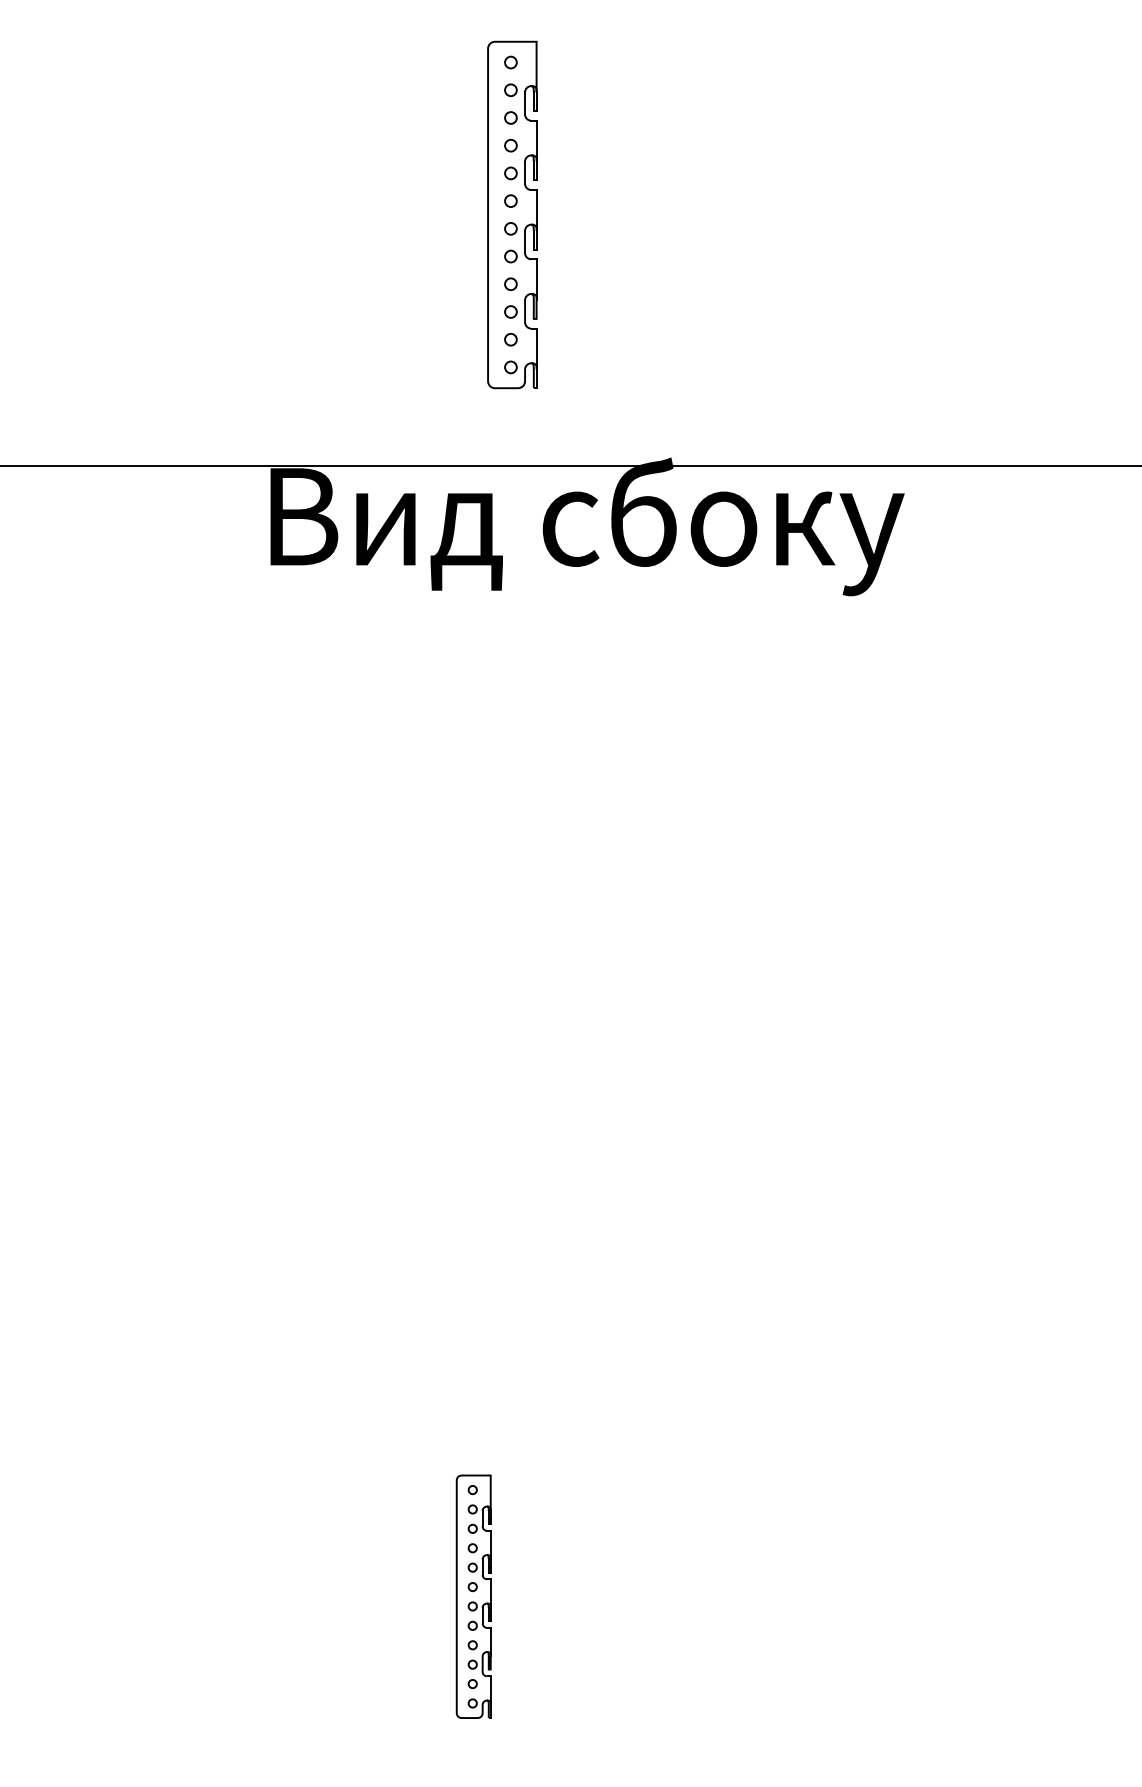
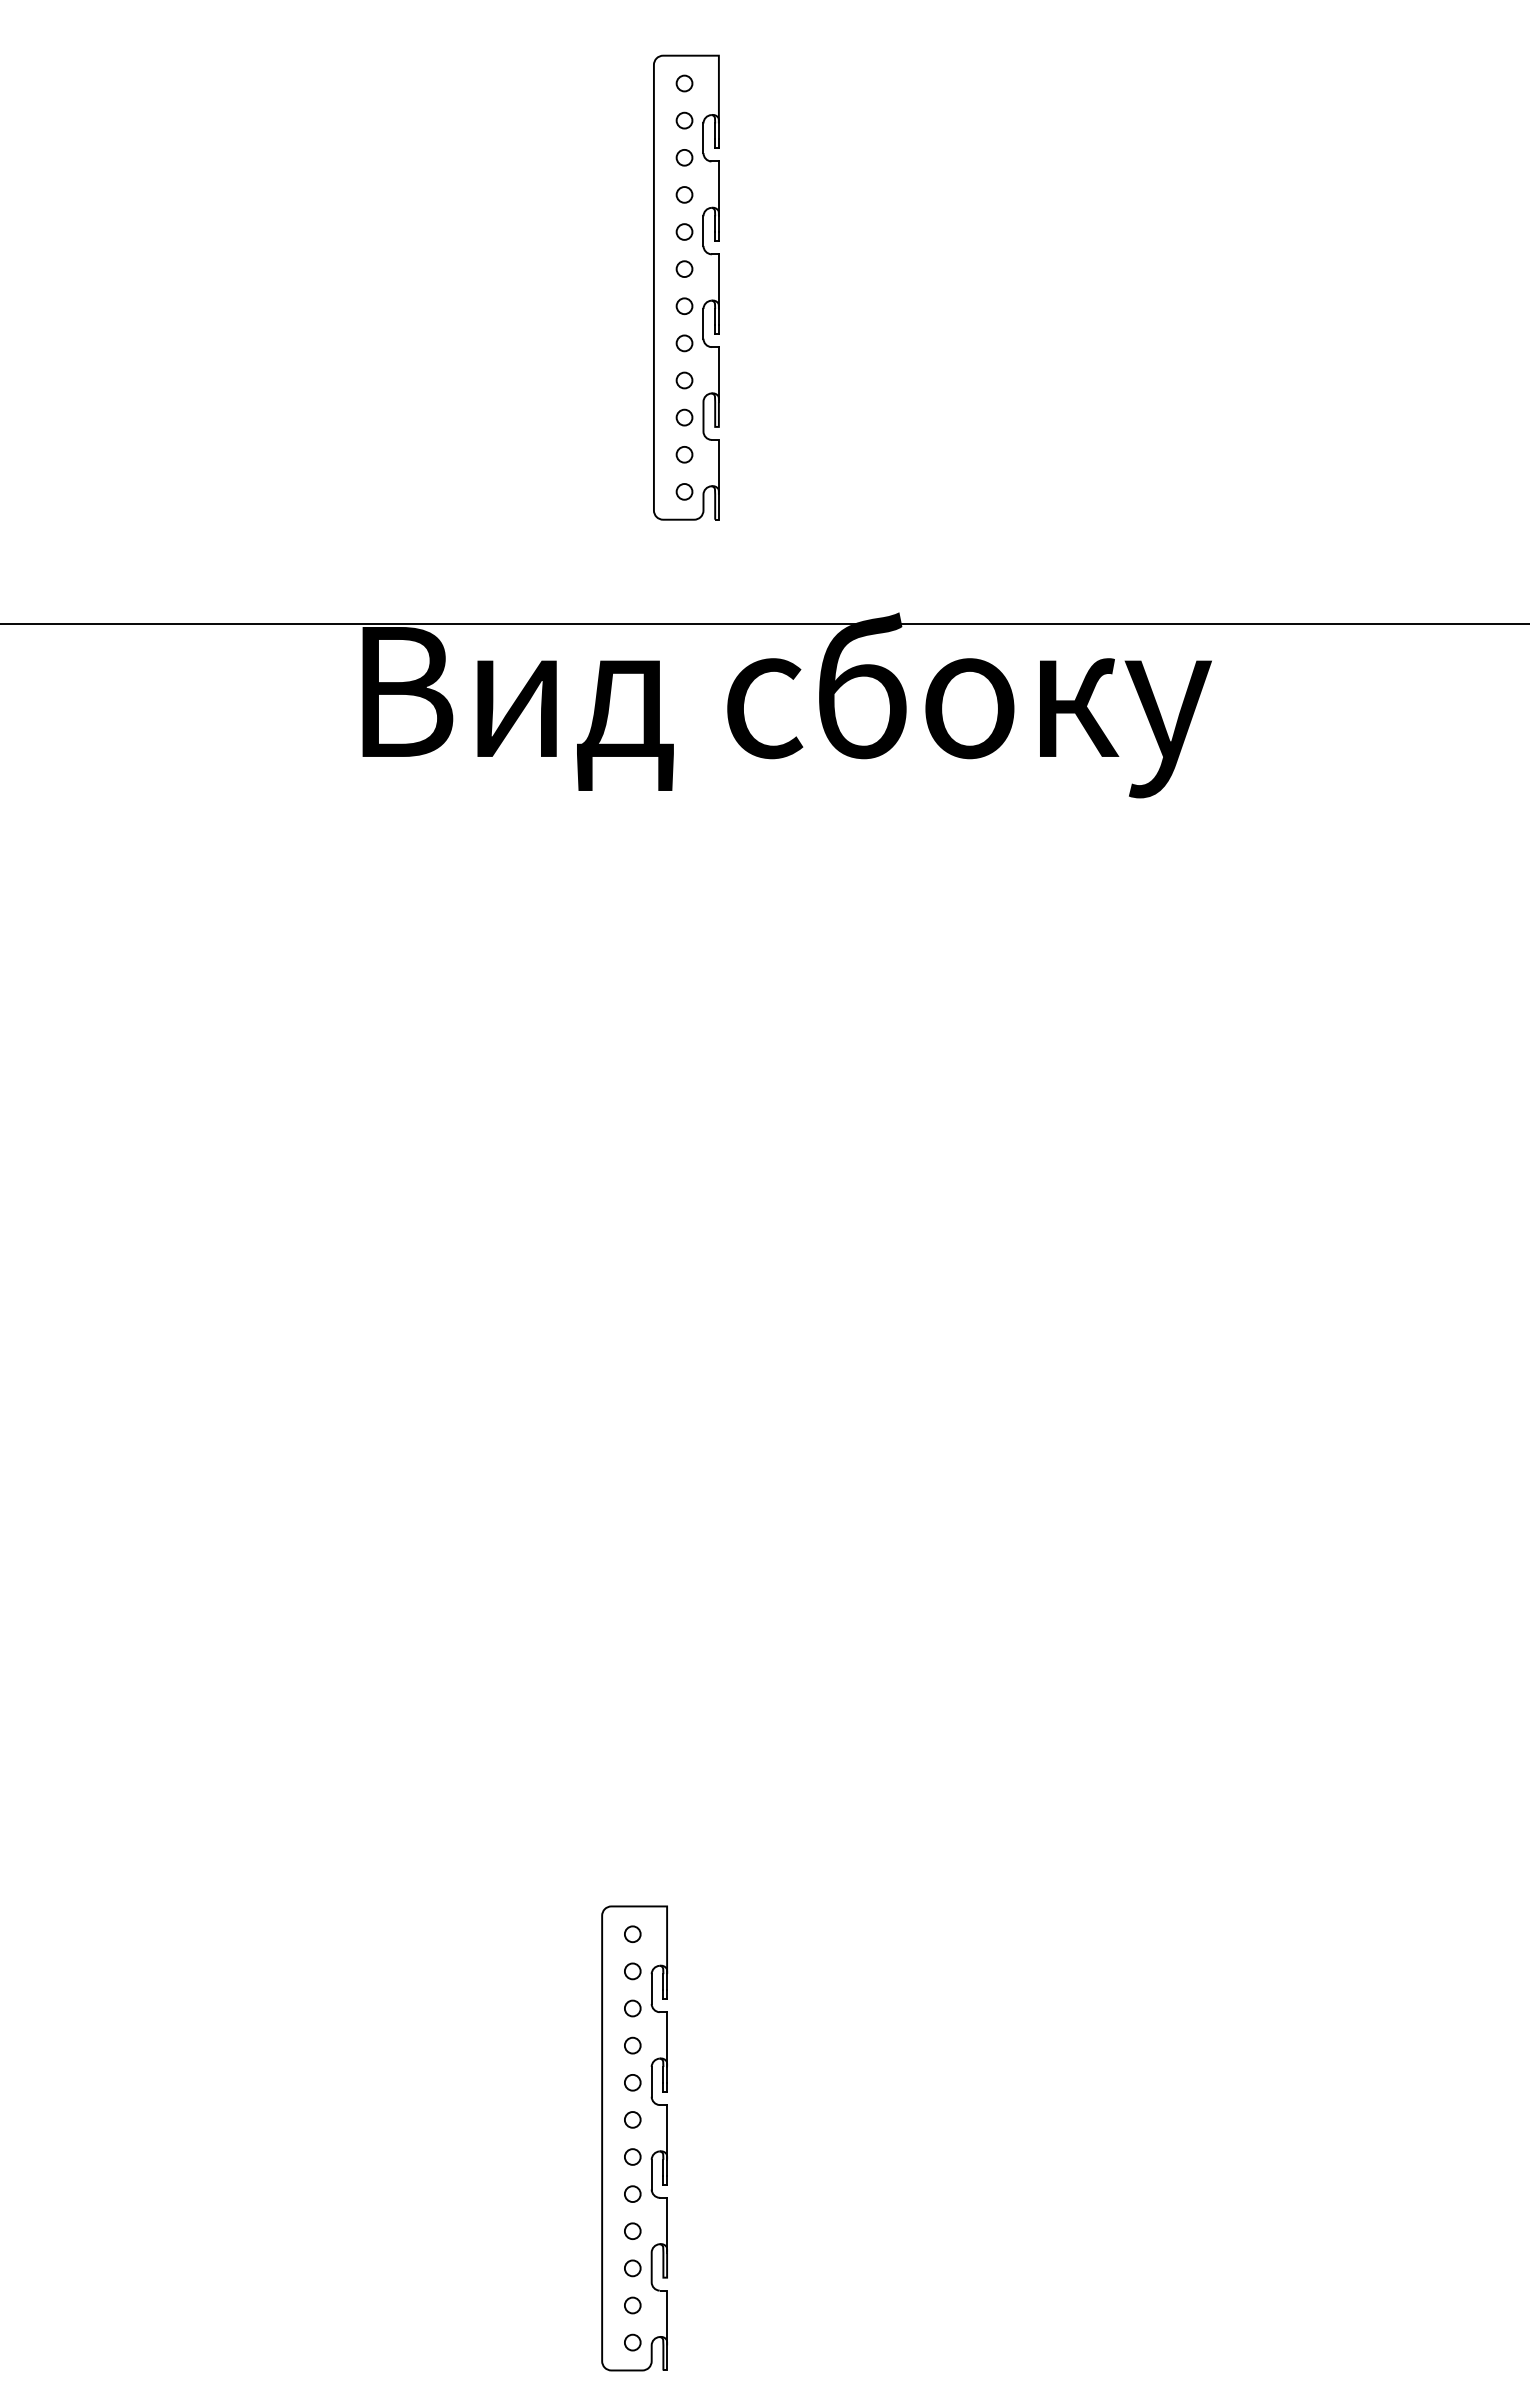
part: (473, 1596) -> (634, 2138), size x1.43

